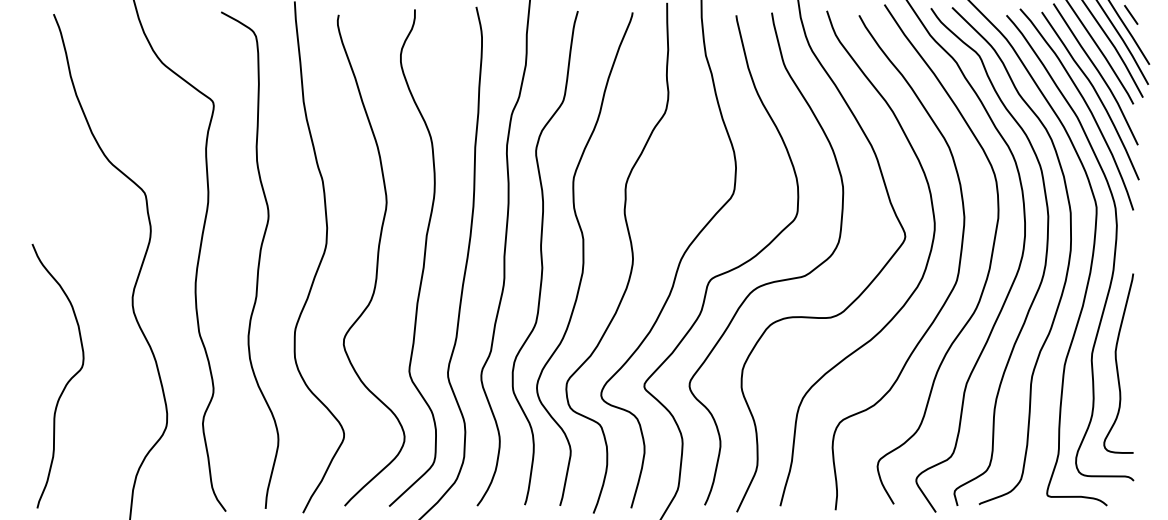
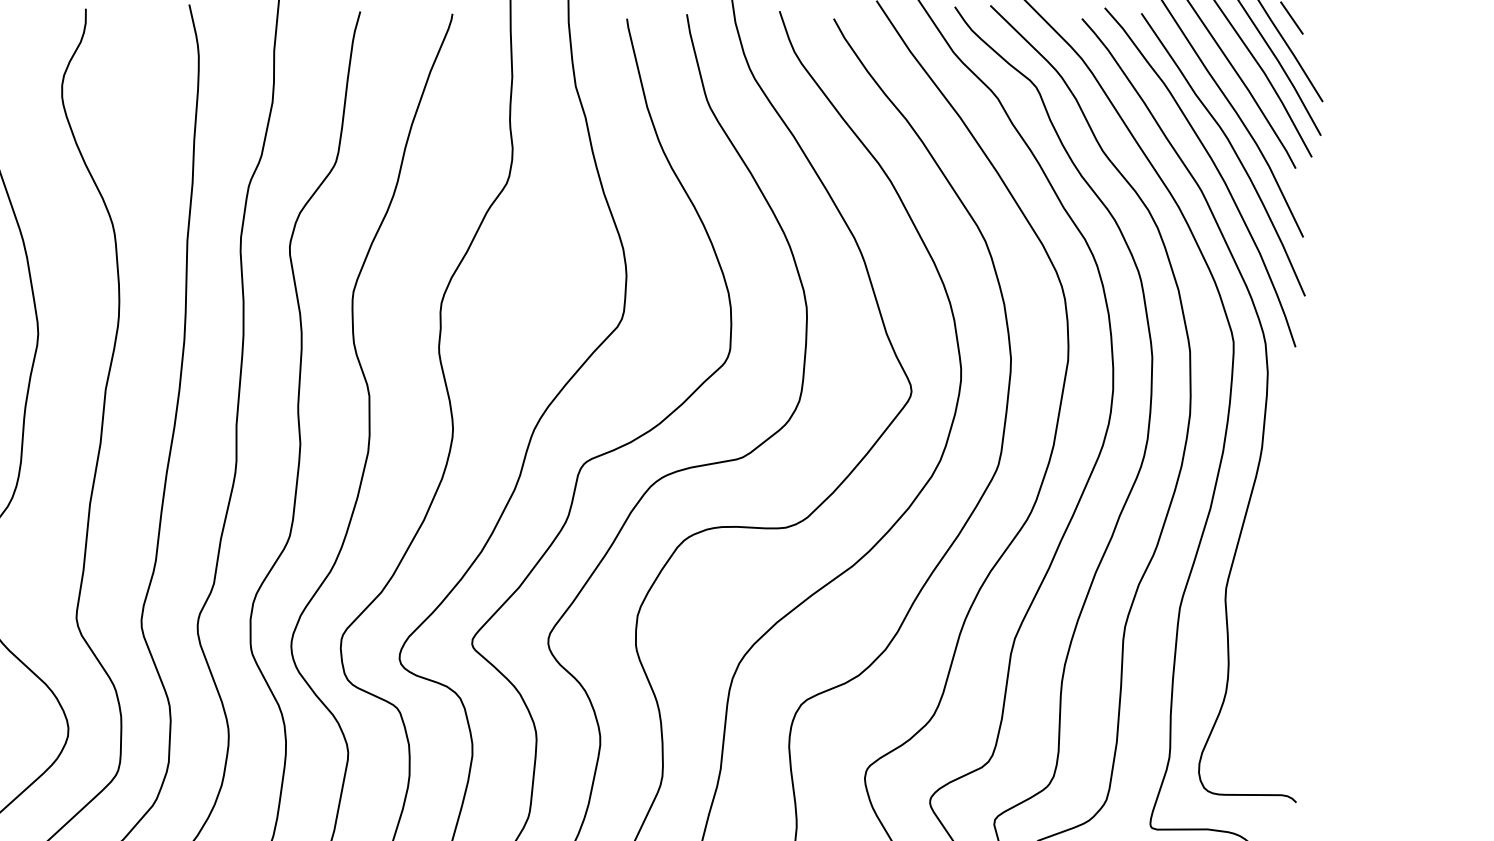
curve: (1117, 363) -> (1268, 604), removed

